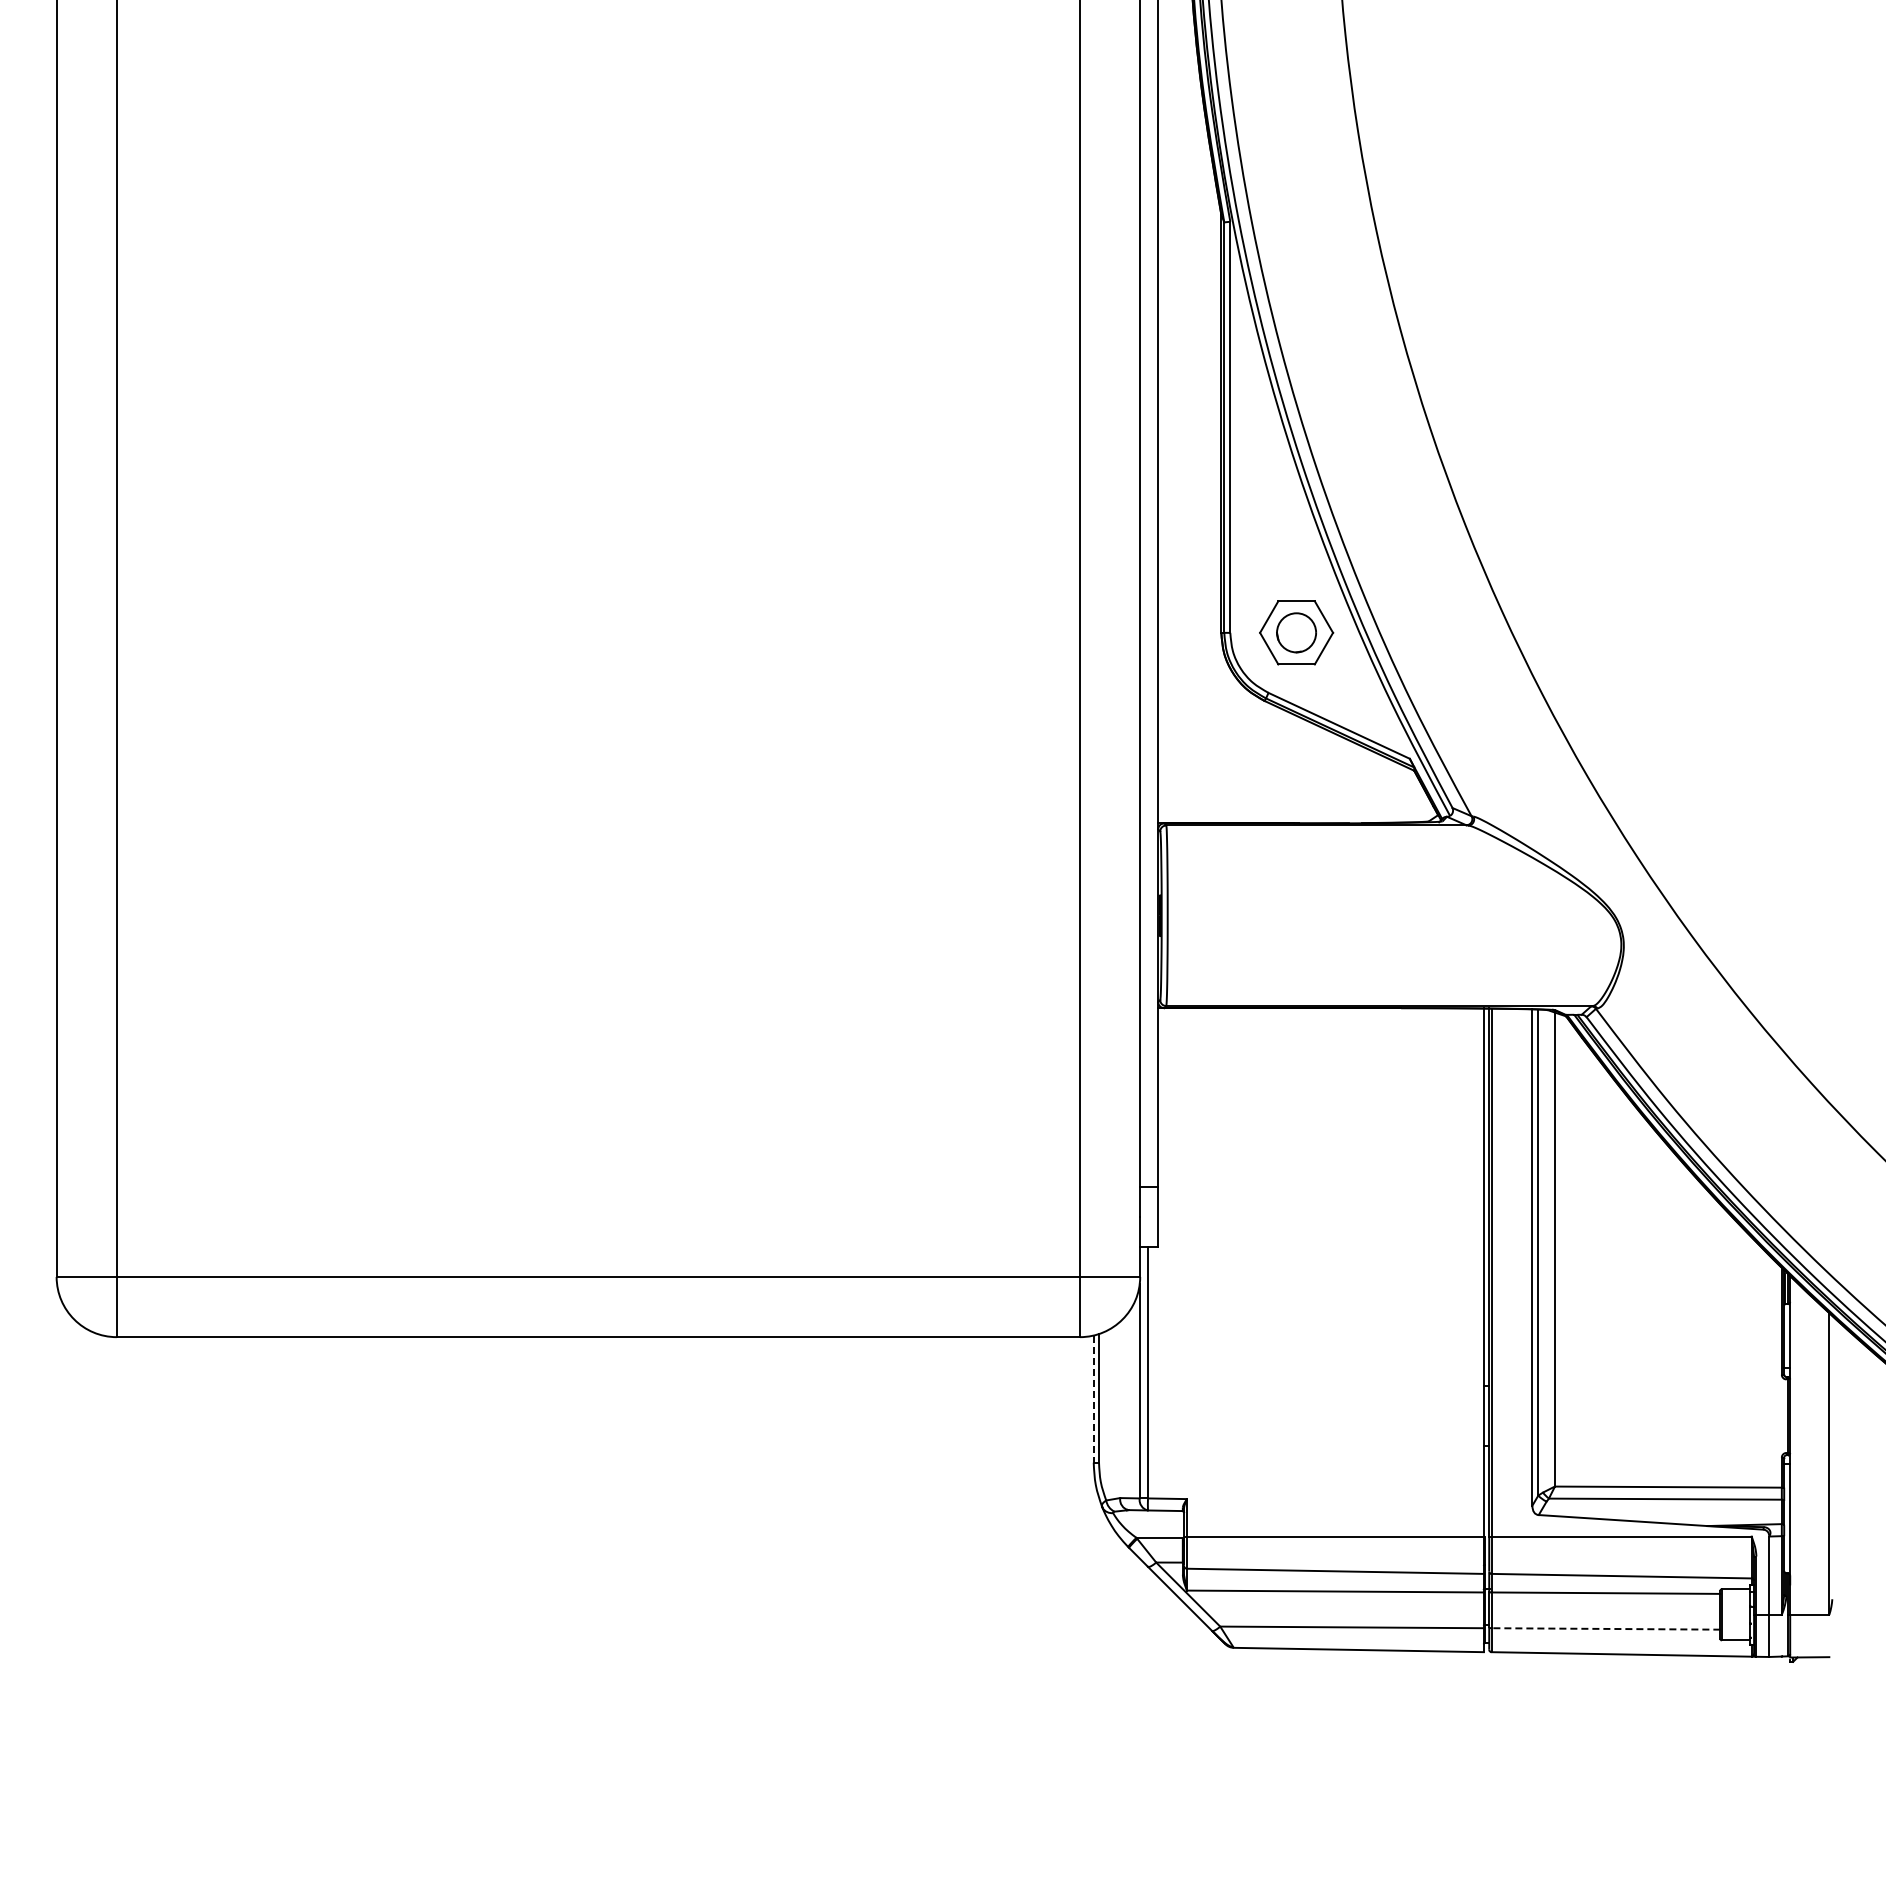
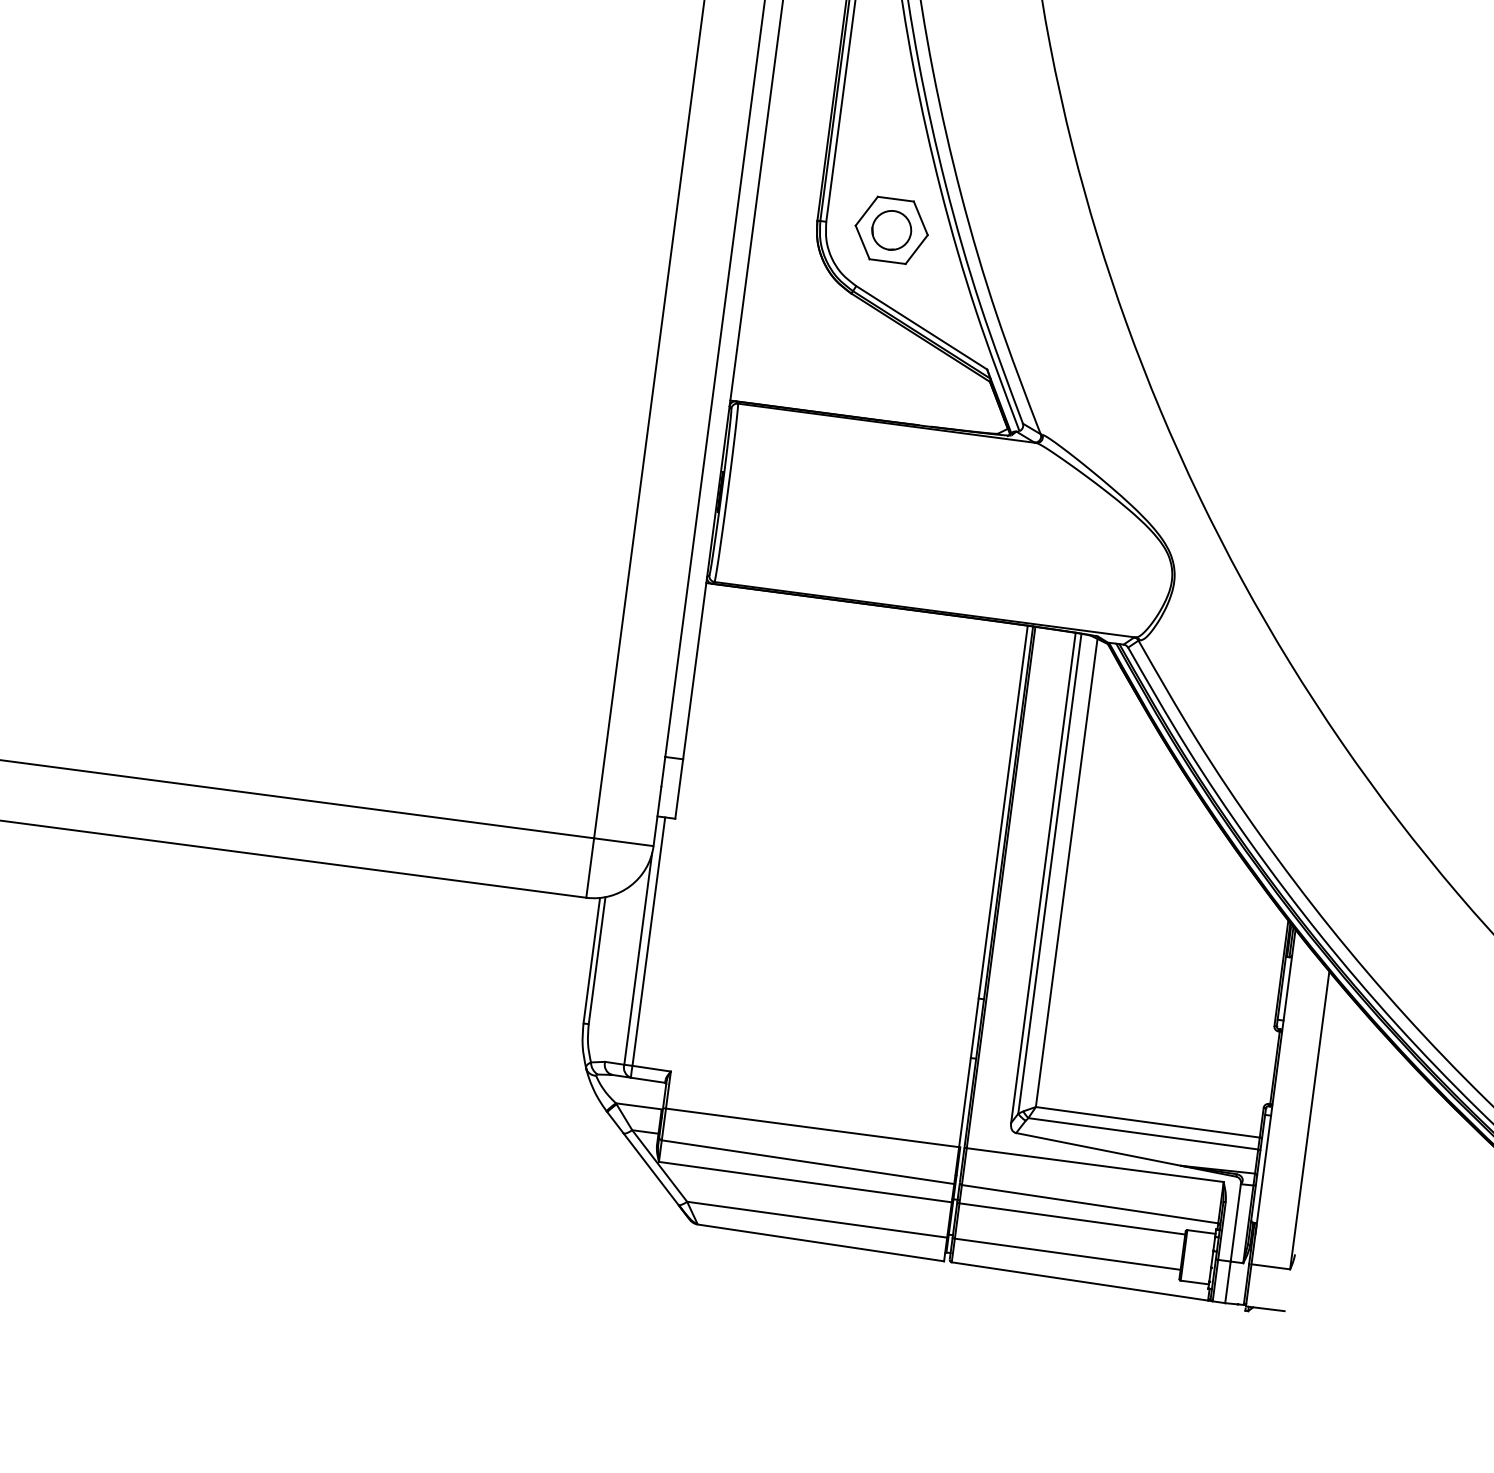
line: (1093, 1399) -> (591, 961), dashed -> solid
line: (1605, 1628) -> (1067, 1253), dashed -> solid

